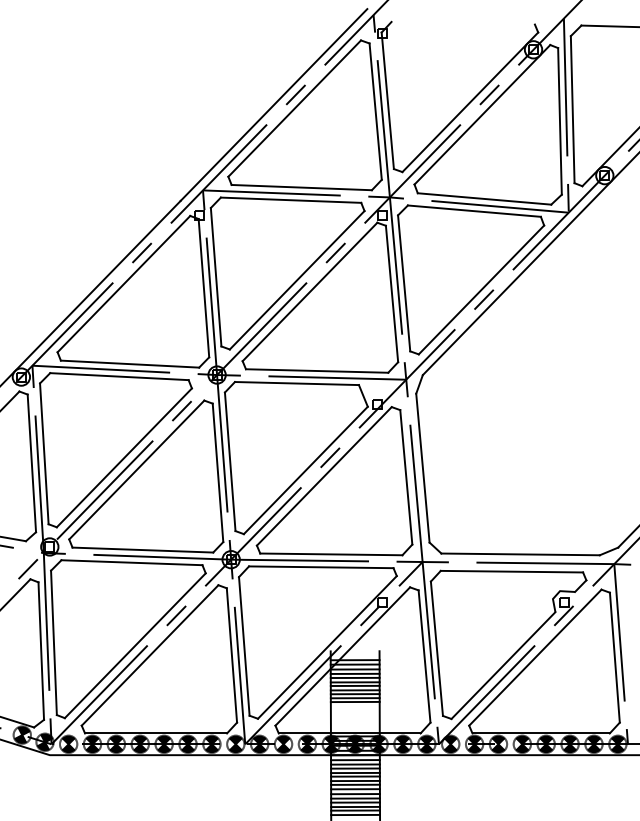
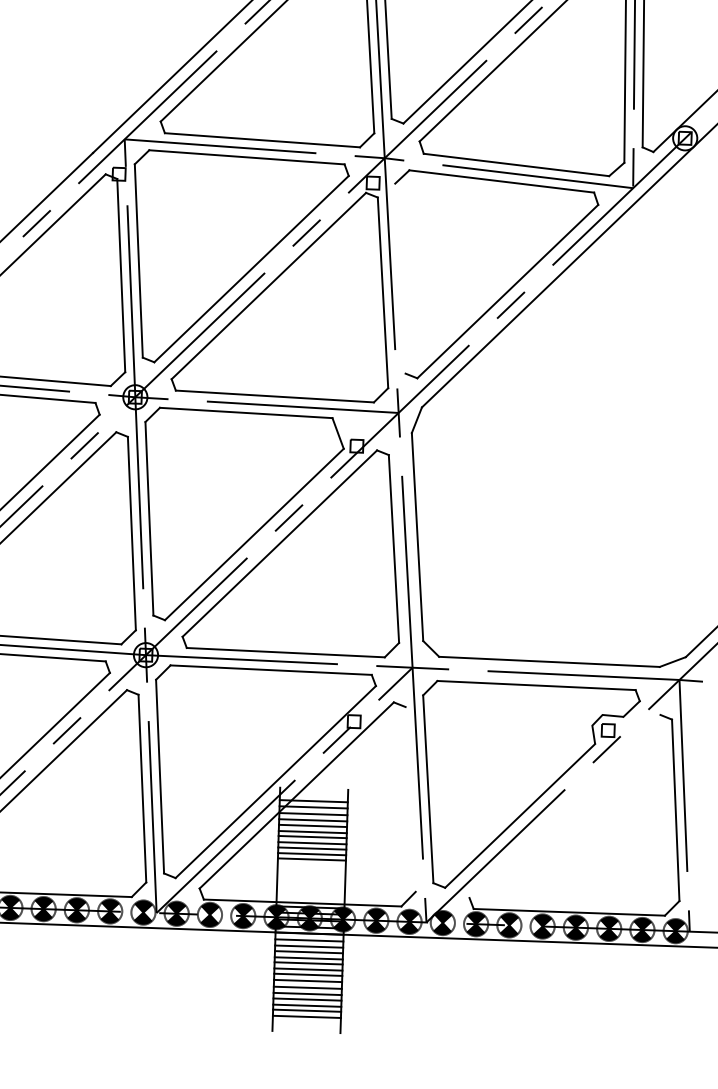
line: (404, 283) -> (400, 278), removed
line: (424, 656) -> (410, 799), removed
line: (535, 657) -> (565, 806), removed

